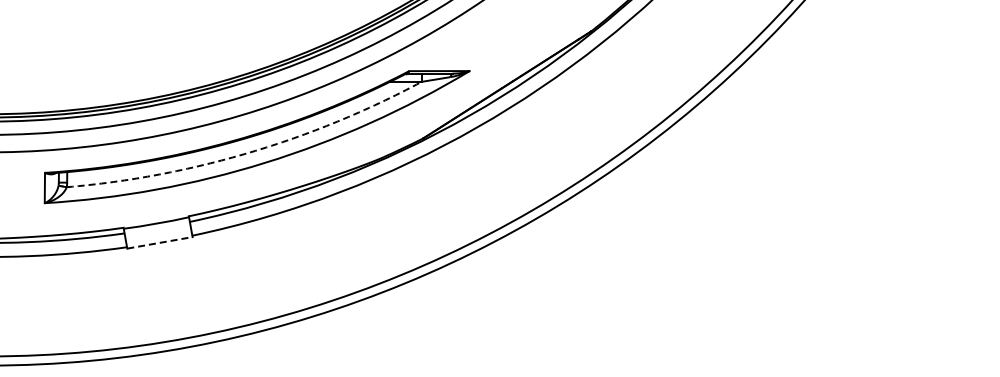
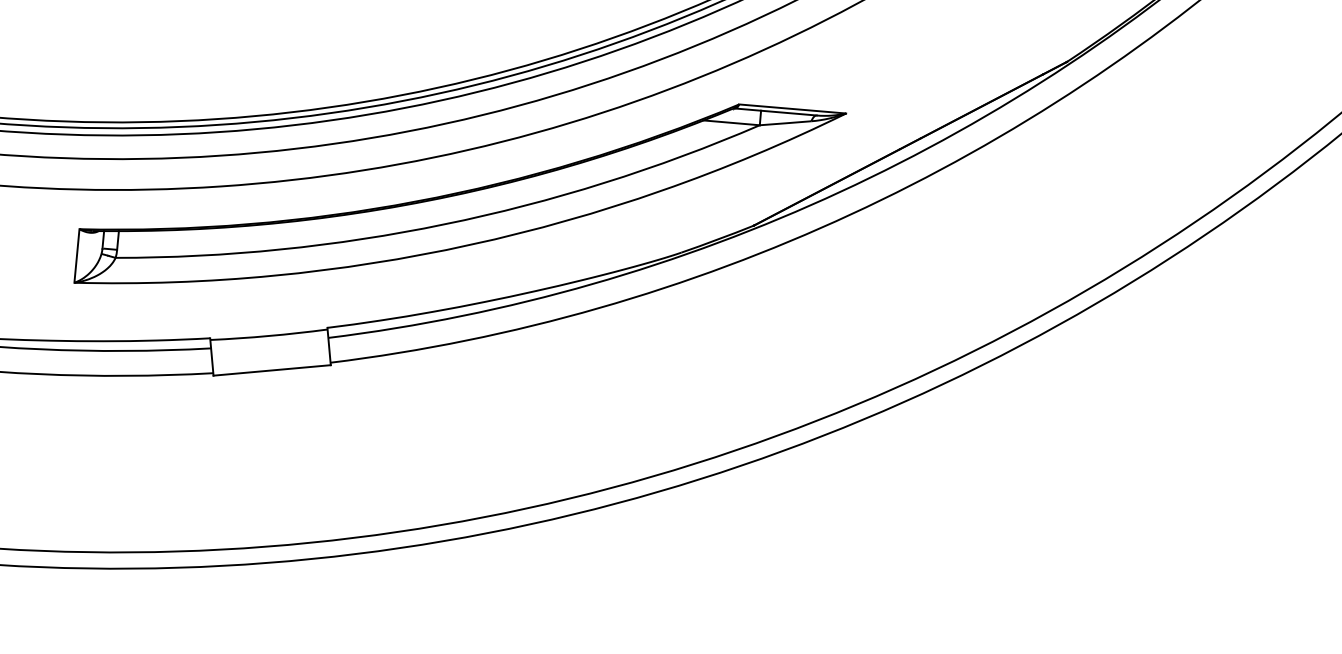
arc: (249, 152) -> (444, 224), dashed -> solid
line: (160, 242) -> (273, 369), dashed -> solid

